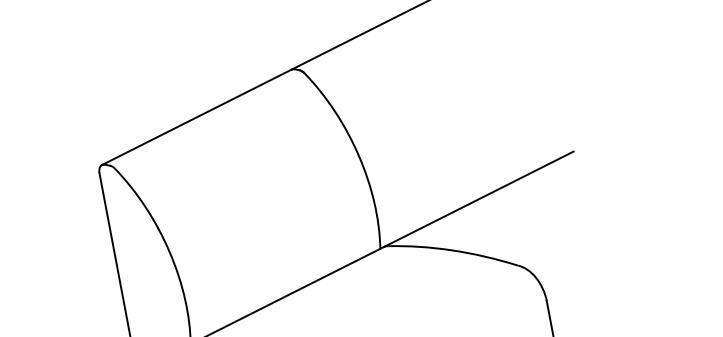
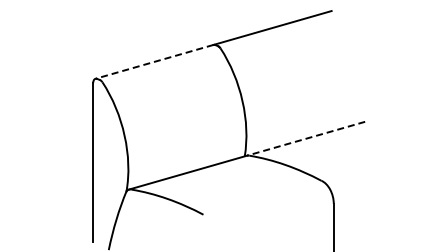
line: (196, 118) -> (154, 62), solid -> dashed
line: (477, 199) -> (305, 138), solid -> dashed

